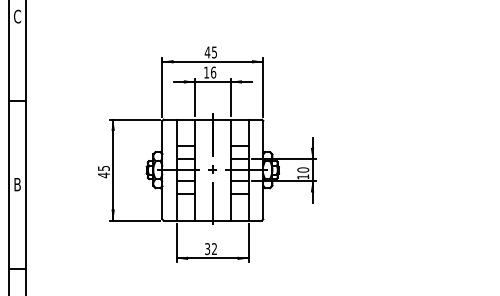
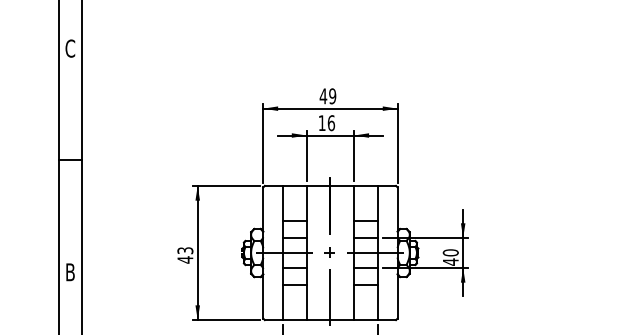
text: (214, 52) -> (332, 96), 45 -> 49
text: (102, 167) -> (183, 249), 45 -> 43
text: (303, 176) -> (451, 261), 10 -> 40

